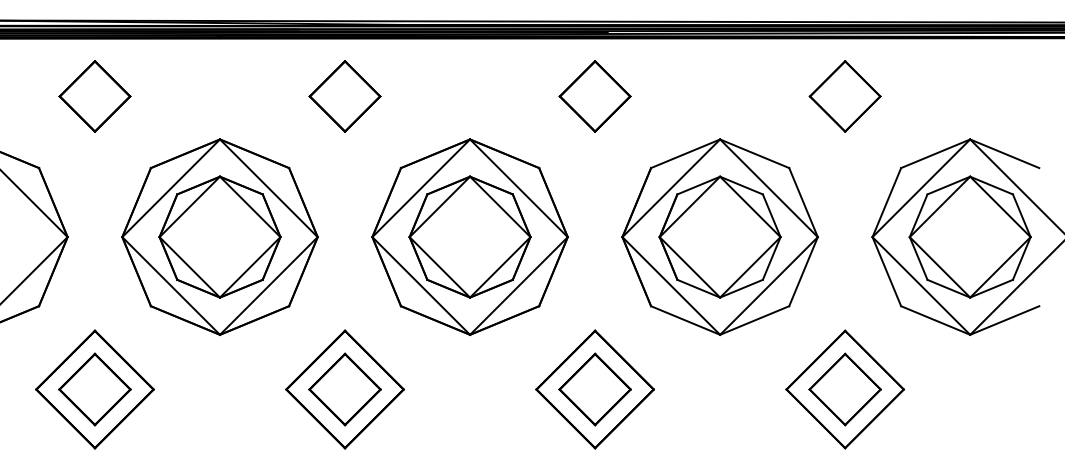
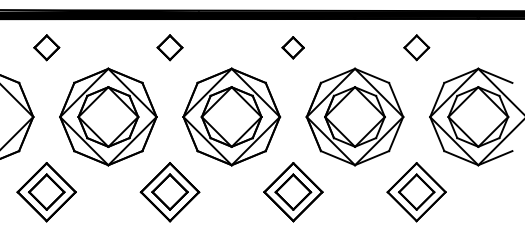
part: (94, 96) -> (46, 47), size x0.7
part: (343, 96) -> (169, 47), size x0.7
part: (593, 96) -> (292, 47), size x0.6
part: (844, 96) -> (416, 47), size x0.7

